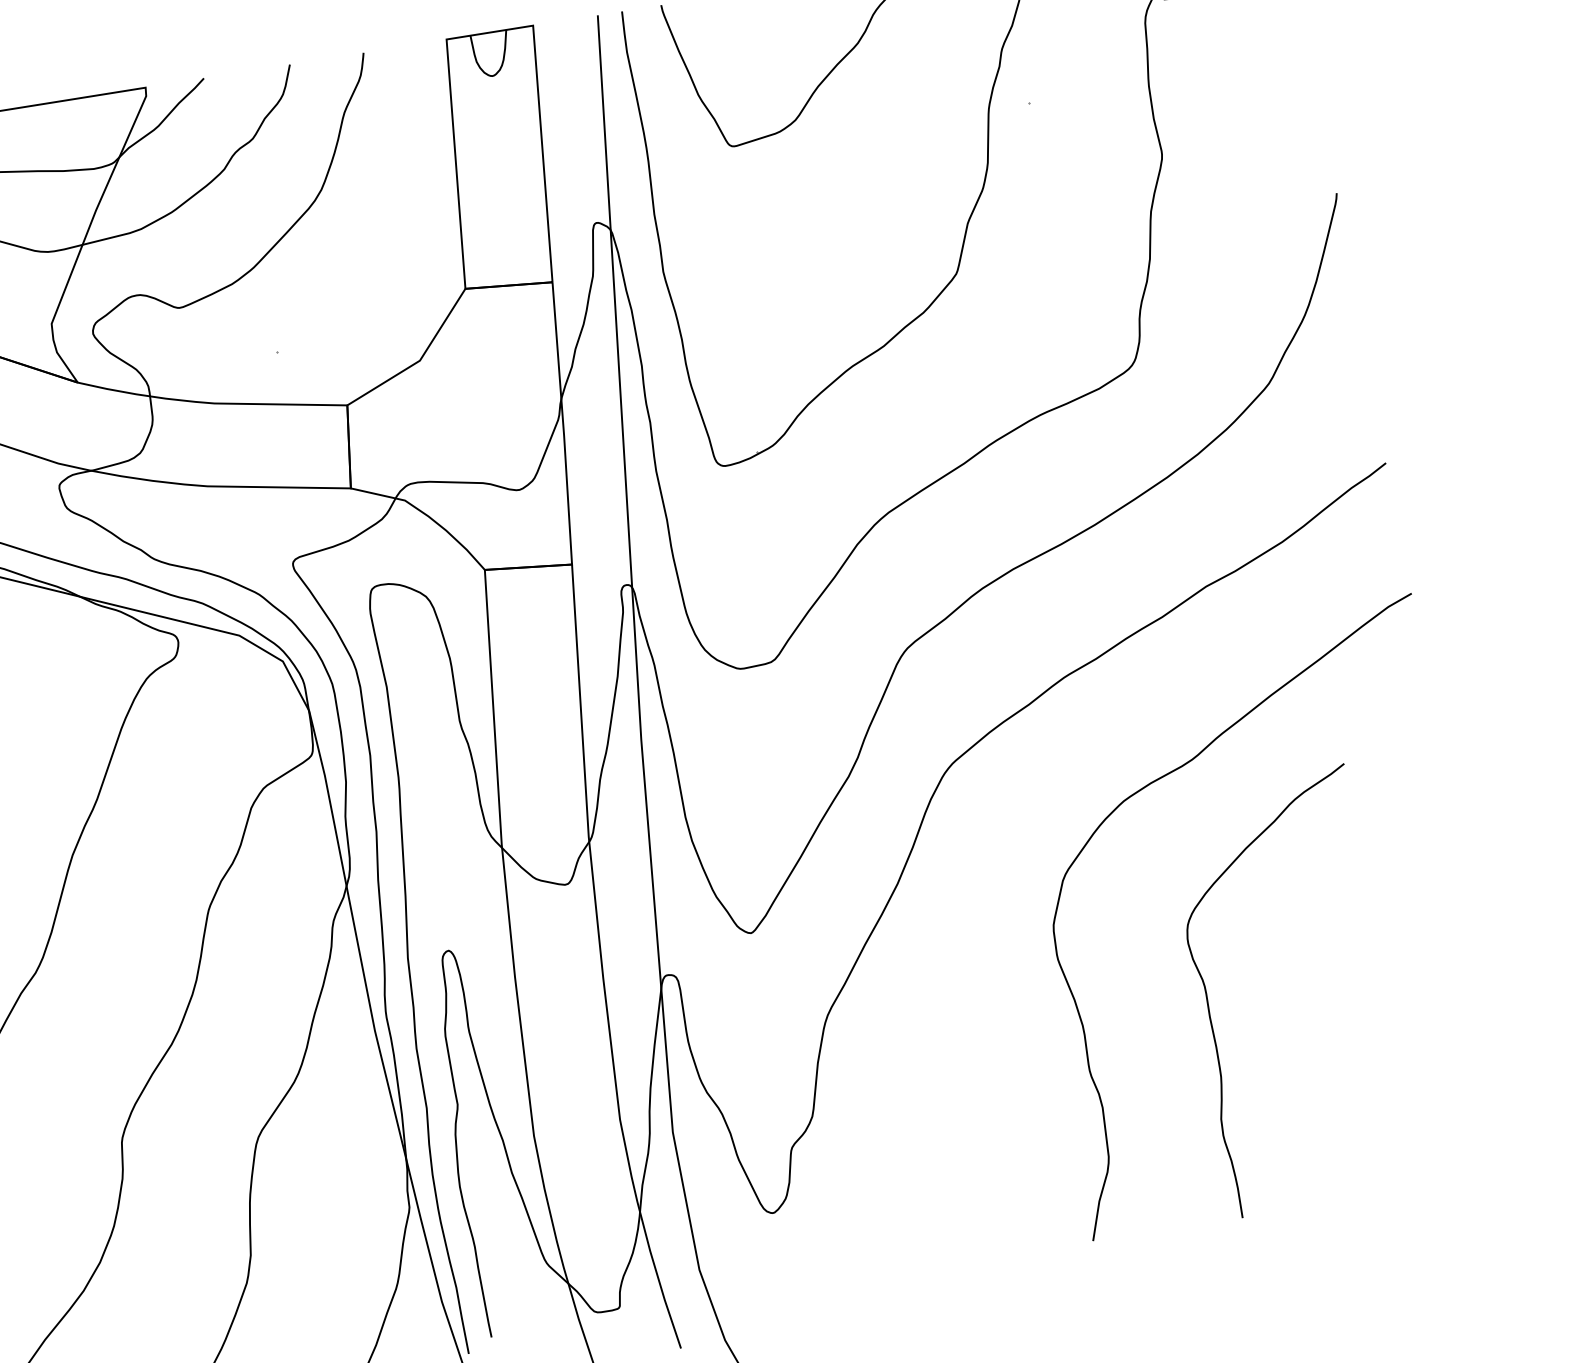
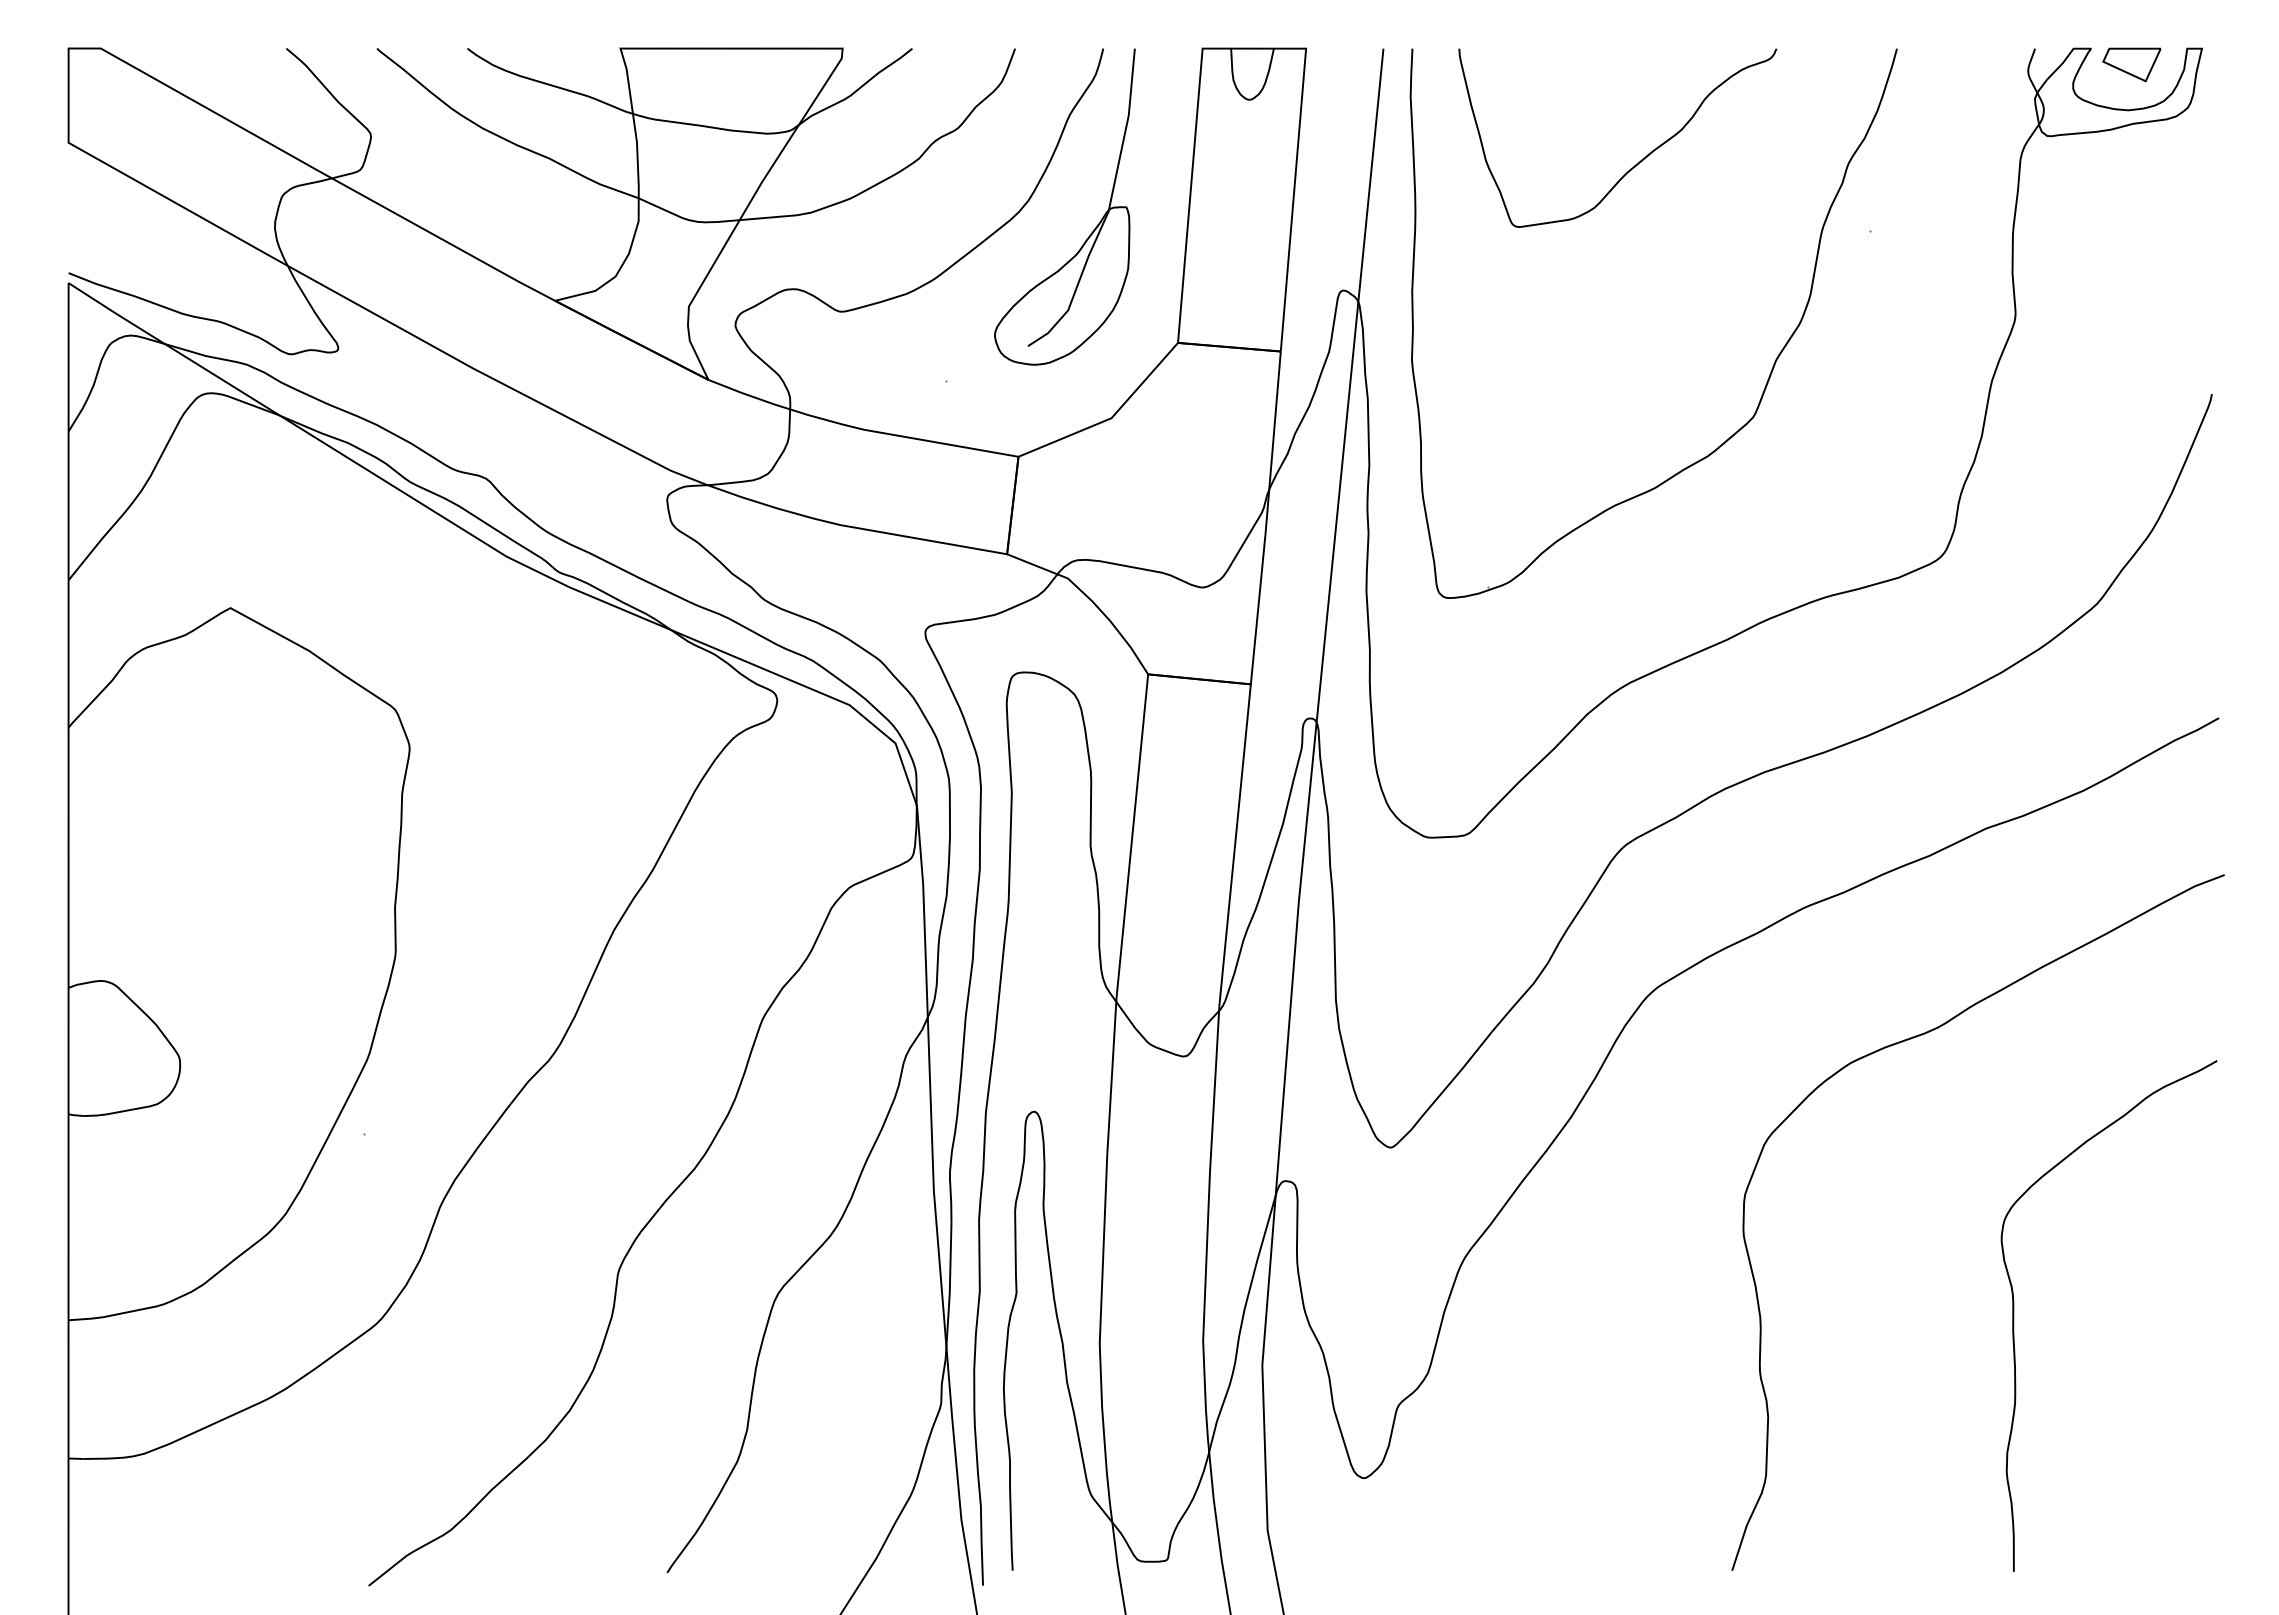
part: (379, 205) -> (1093, 229), added
curve: (1208, 1003) -> (2014, 1315), moved

